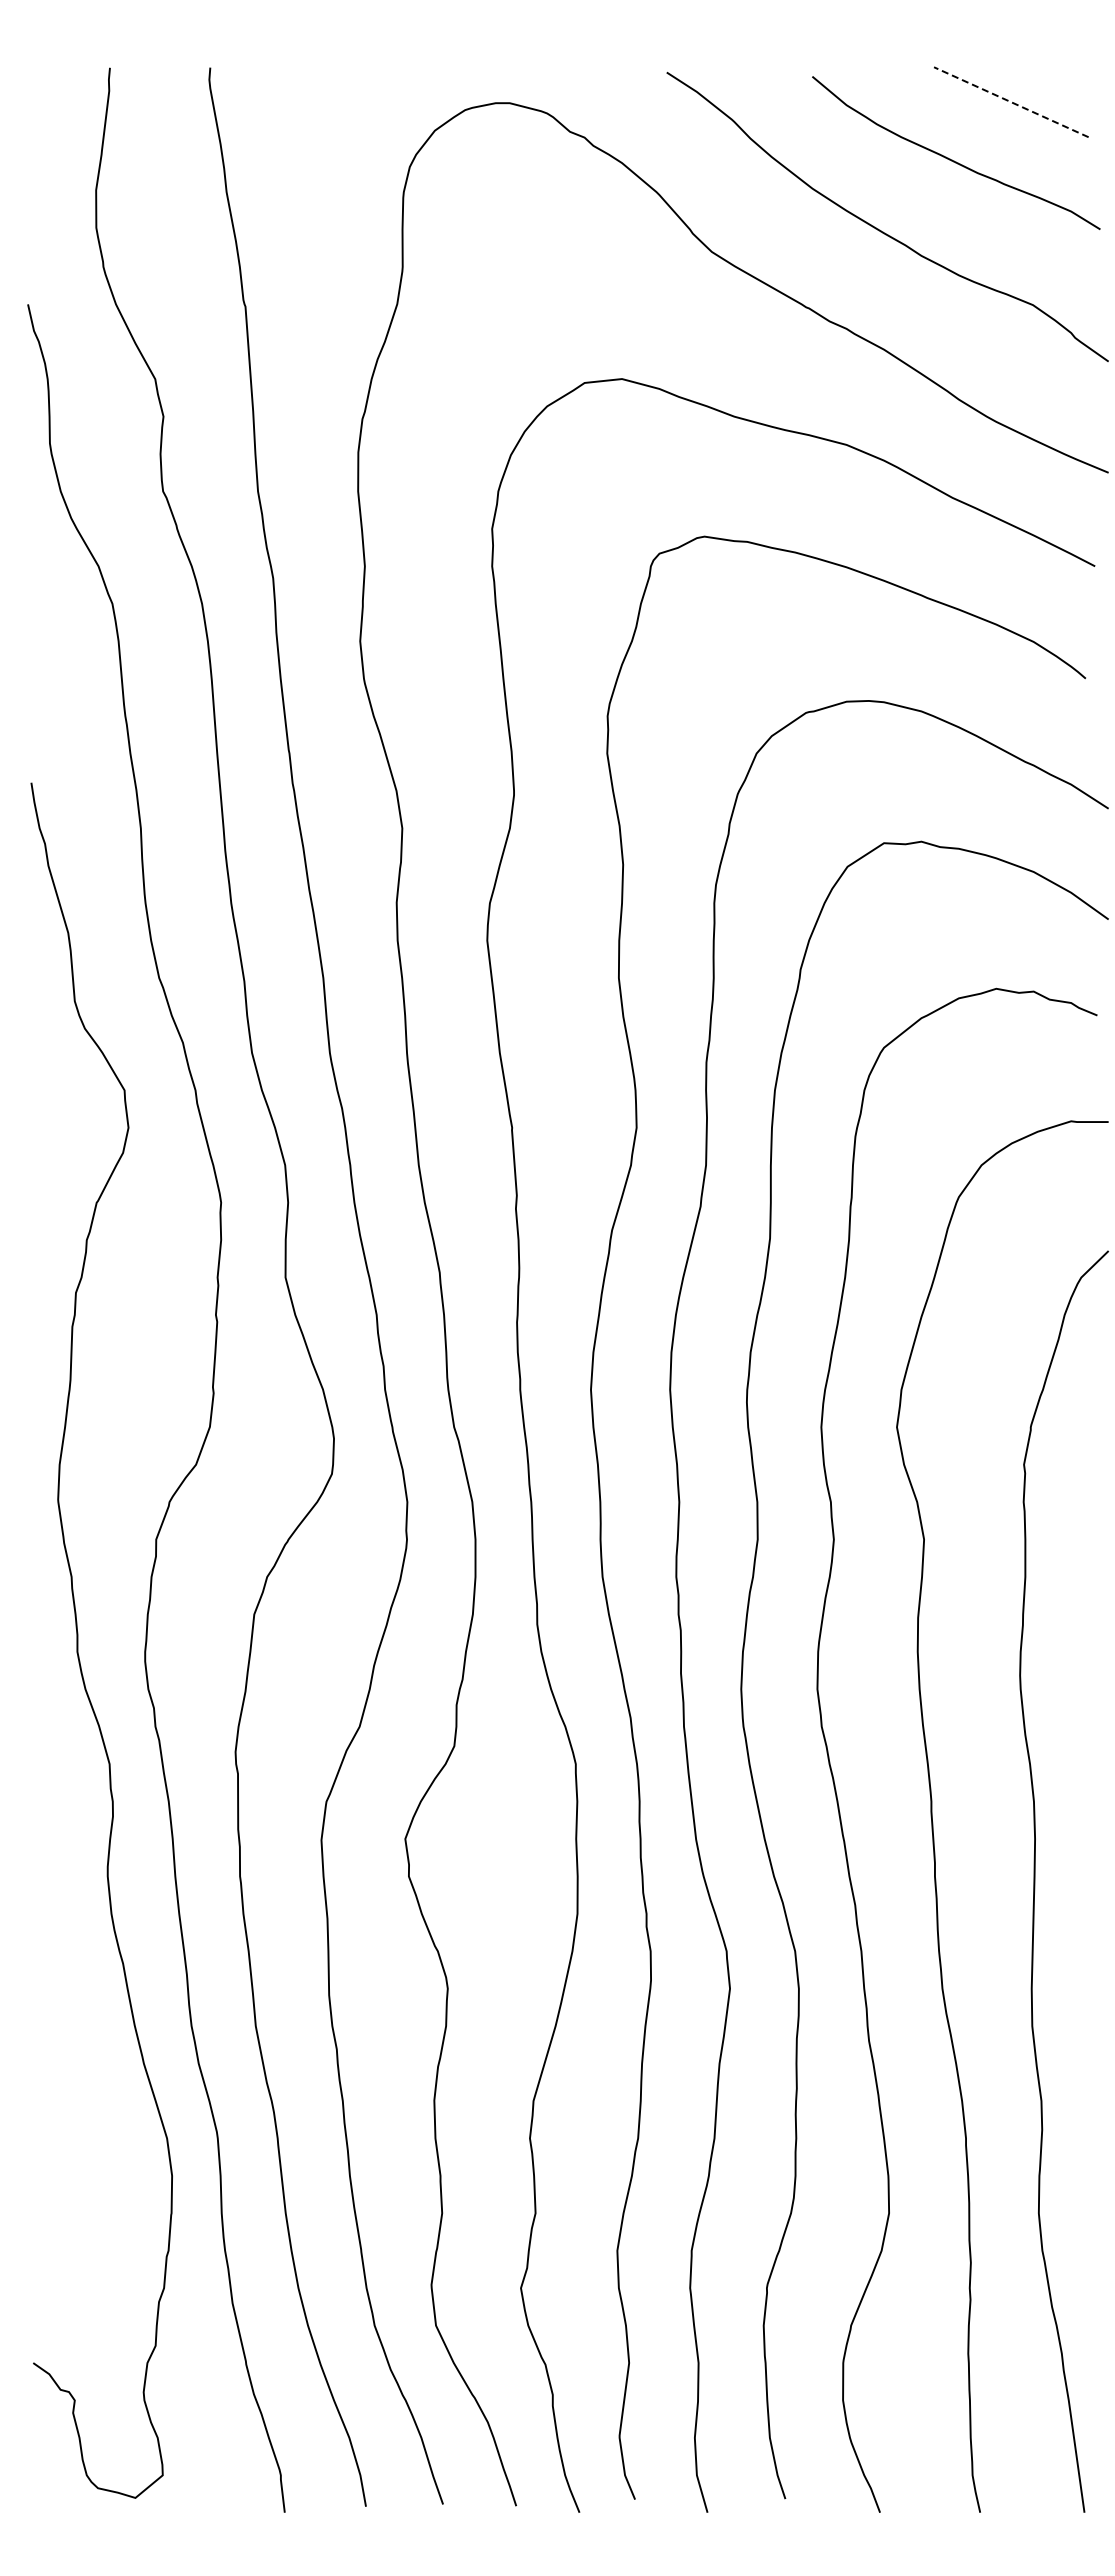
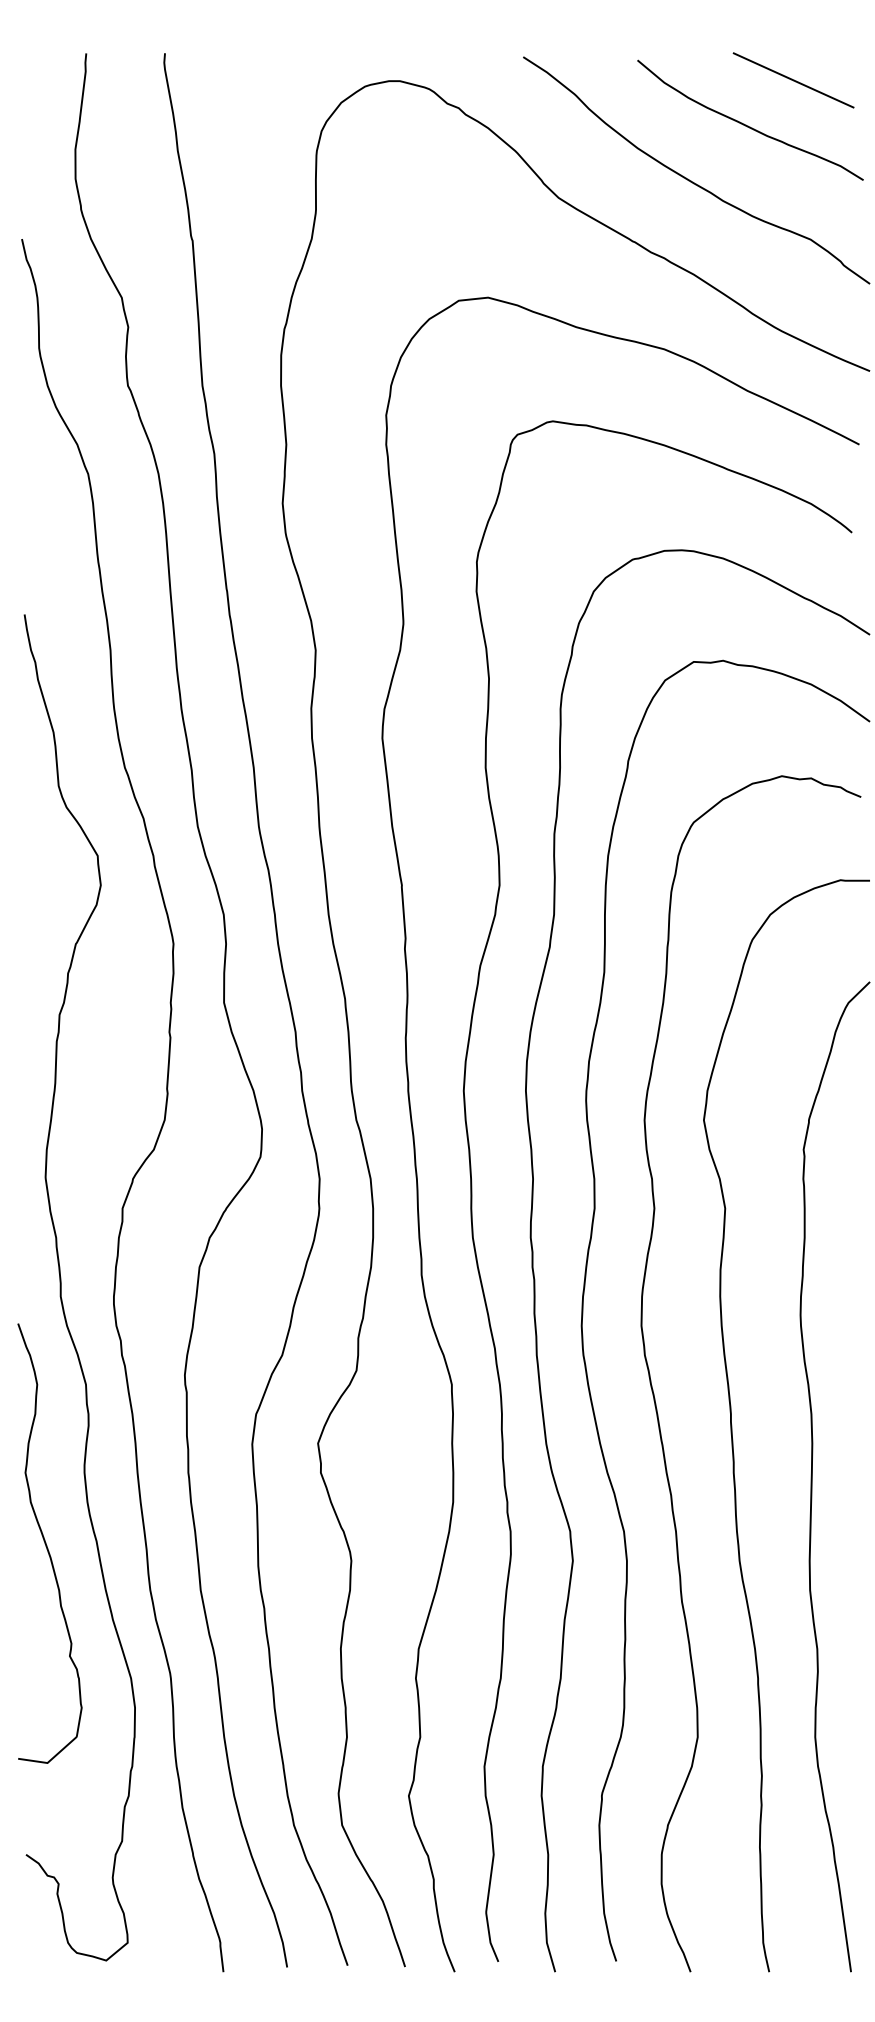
line: (1011, 102) -> (793, 80), dashed -> solid
curve: (59, 1967) -> (46, 1544), added

